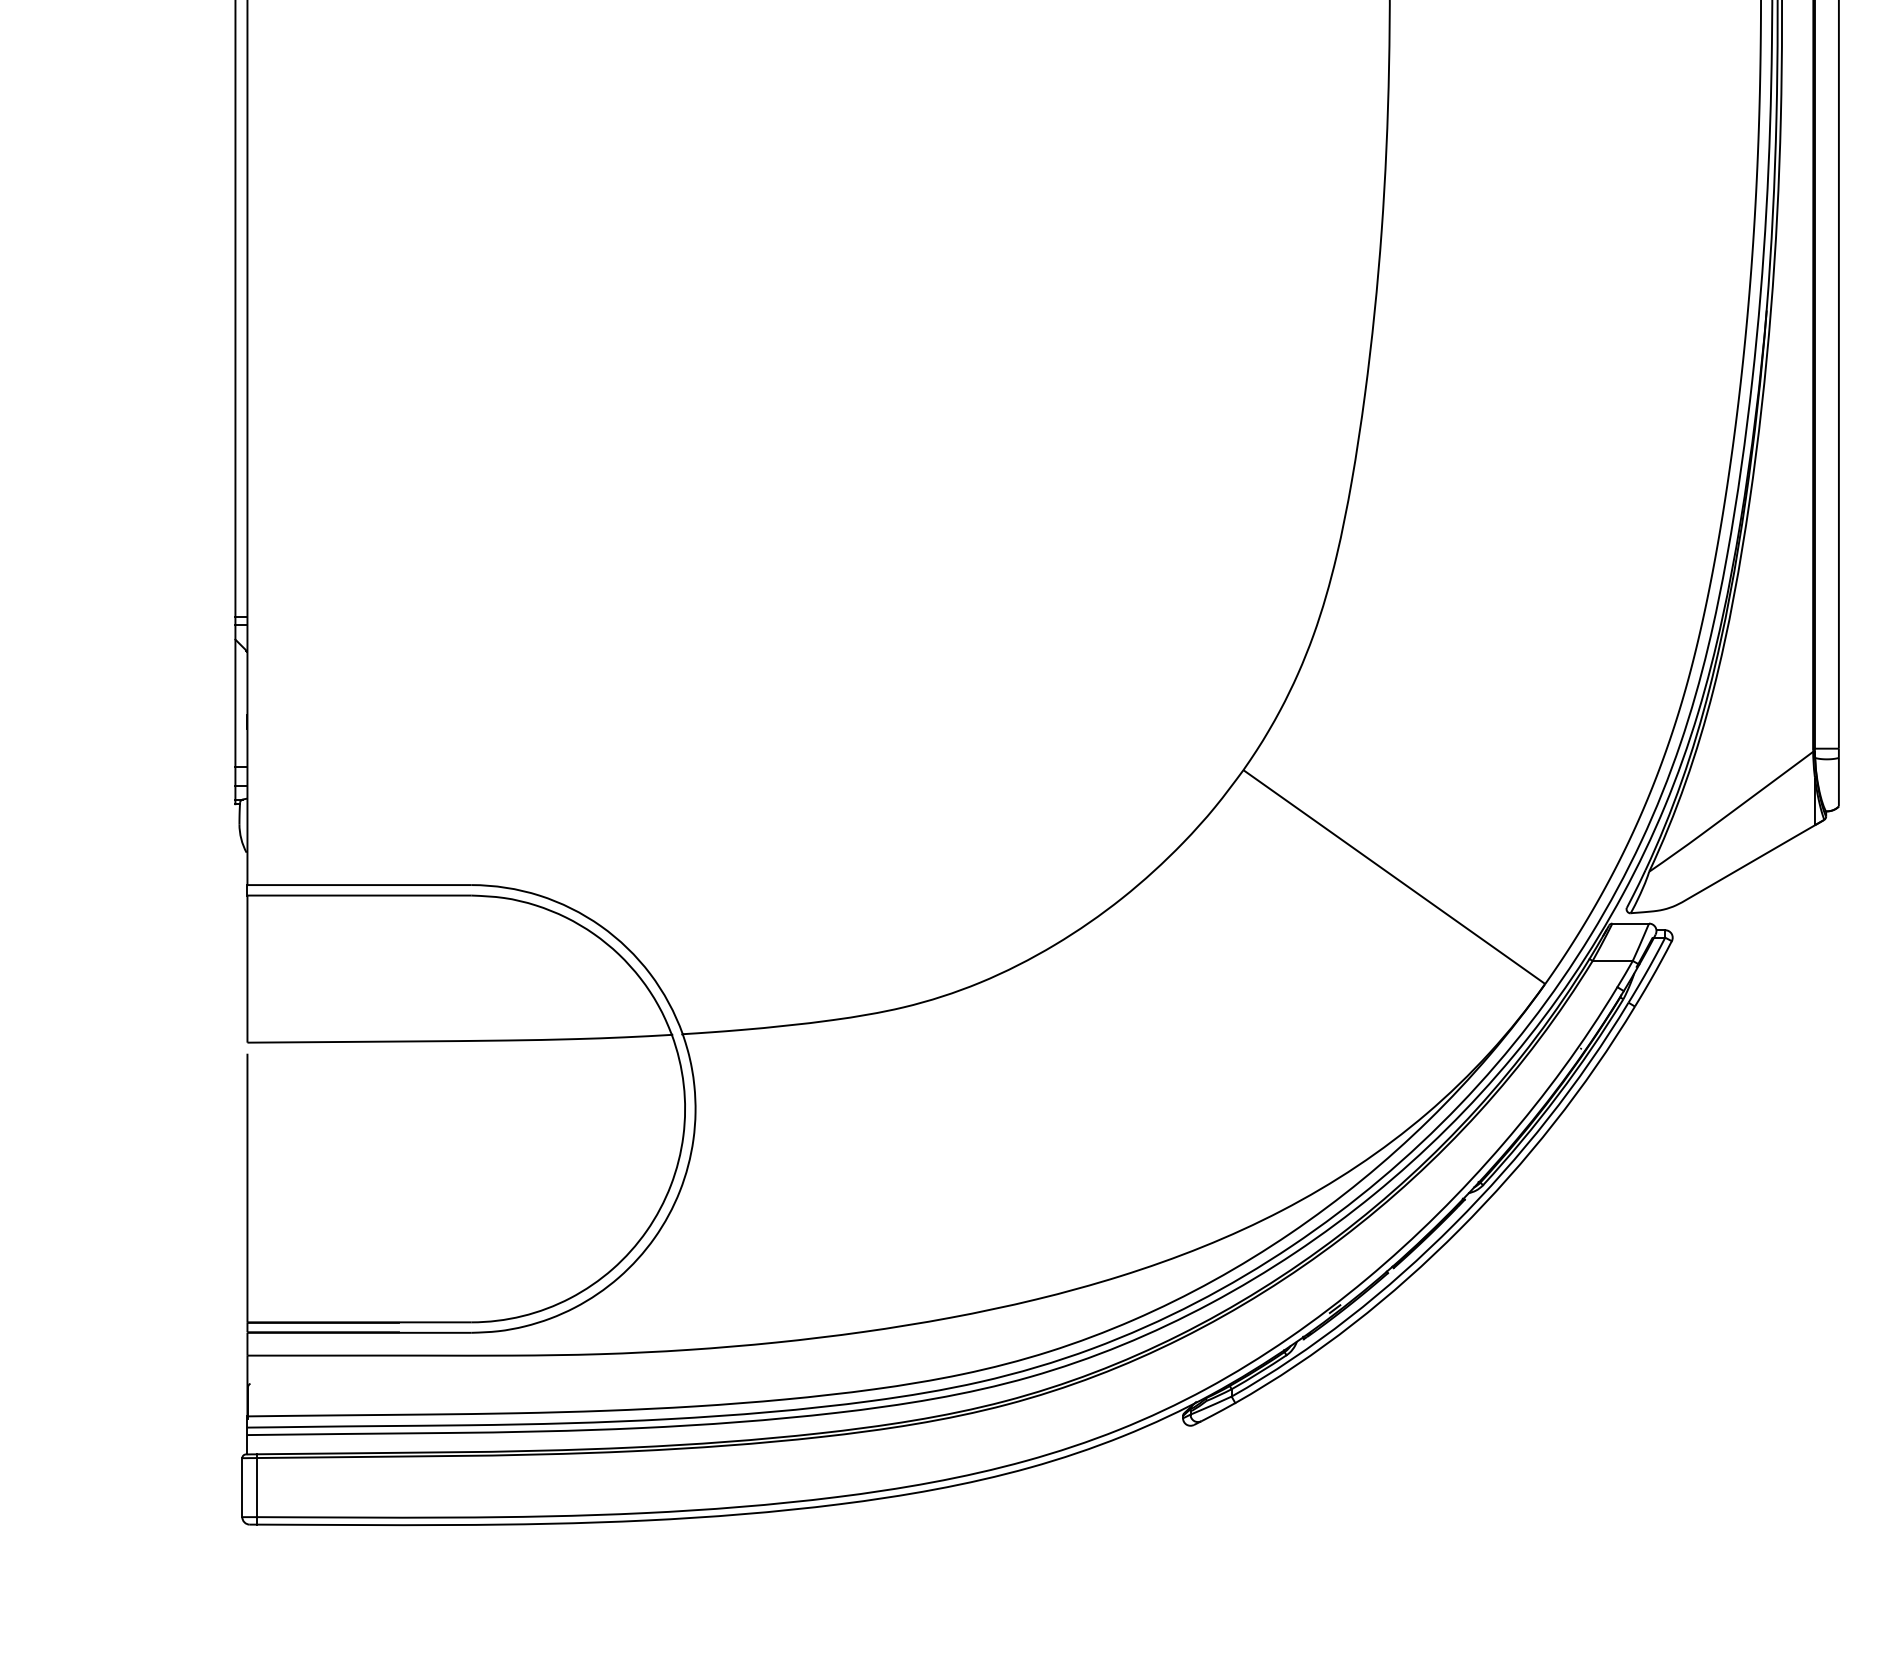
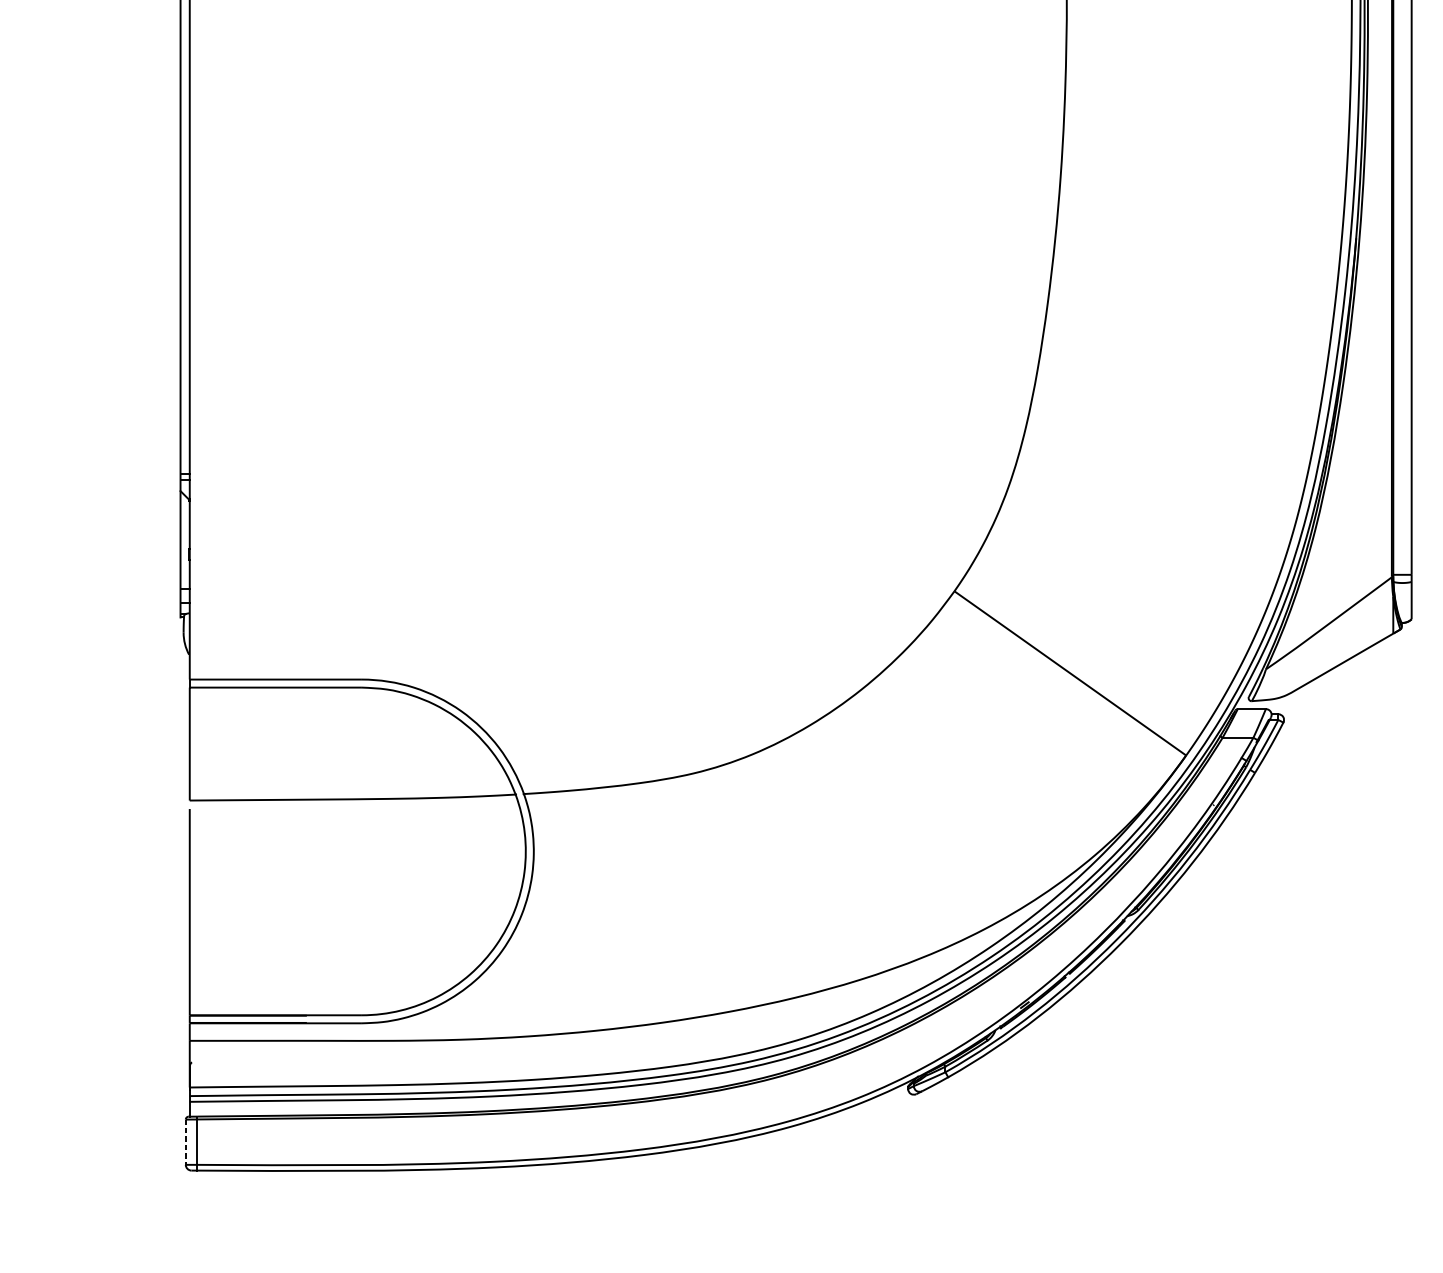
line: (242, 1488) -> (185, 1142), solid -> dashed

